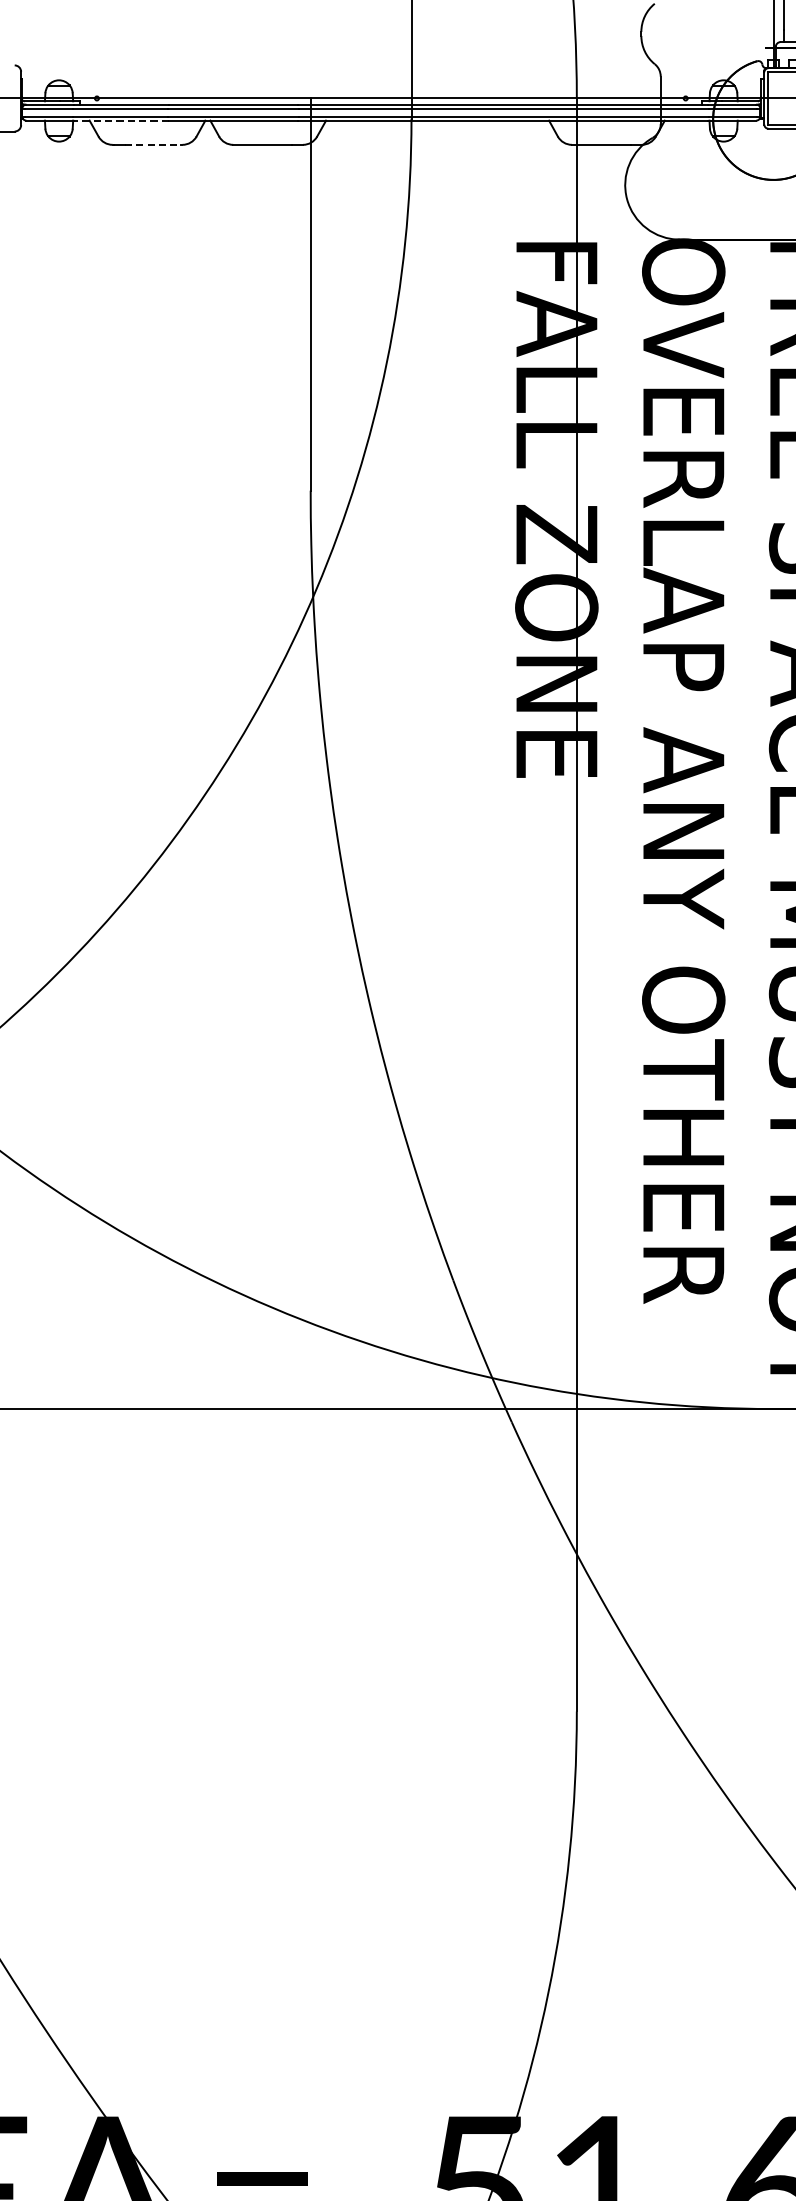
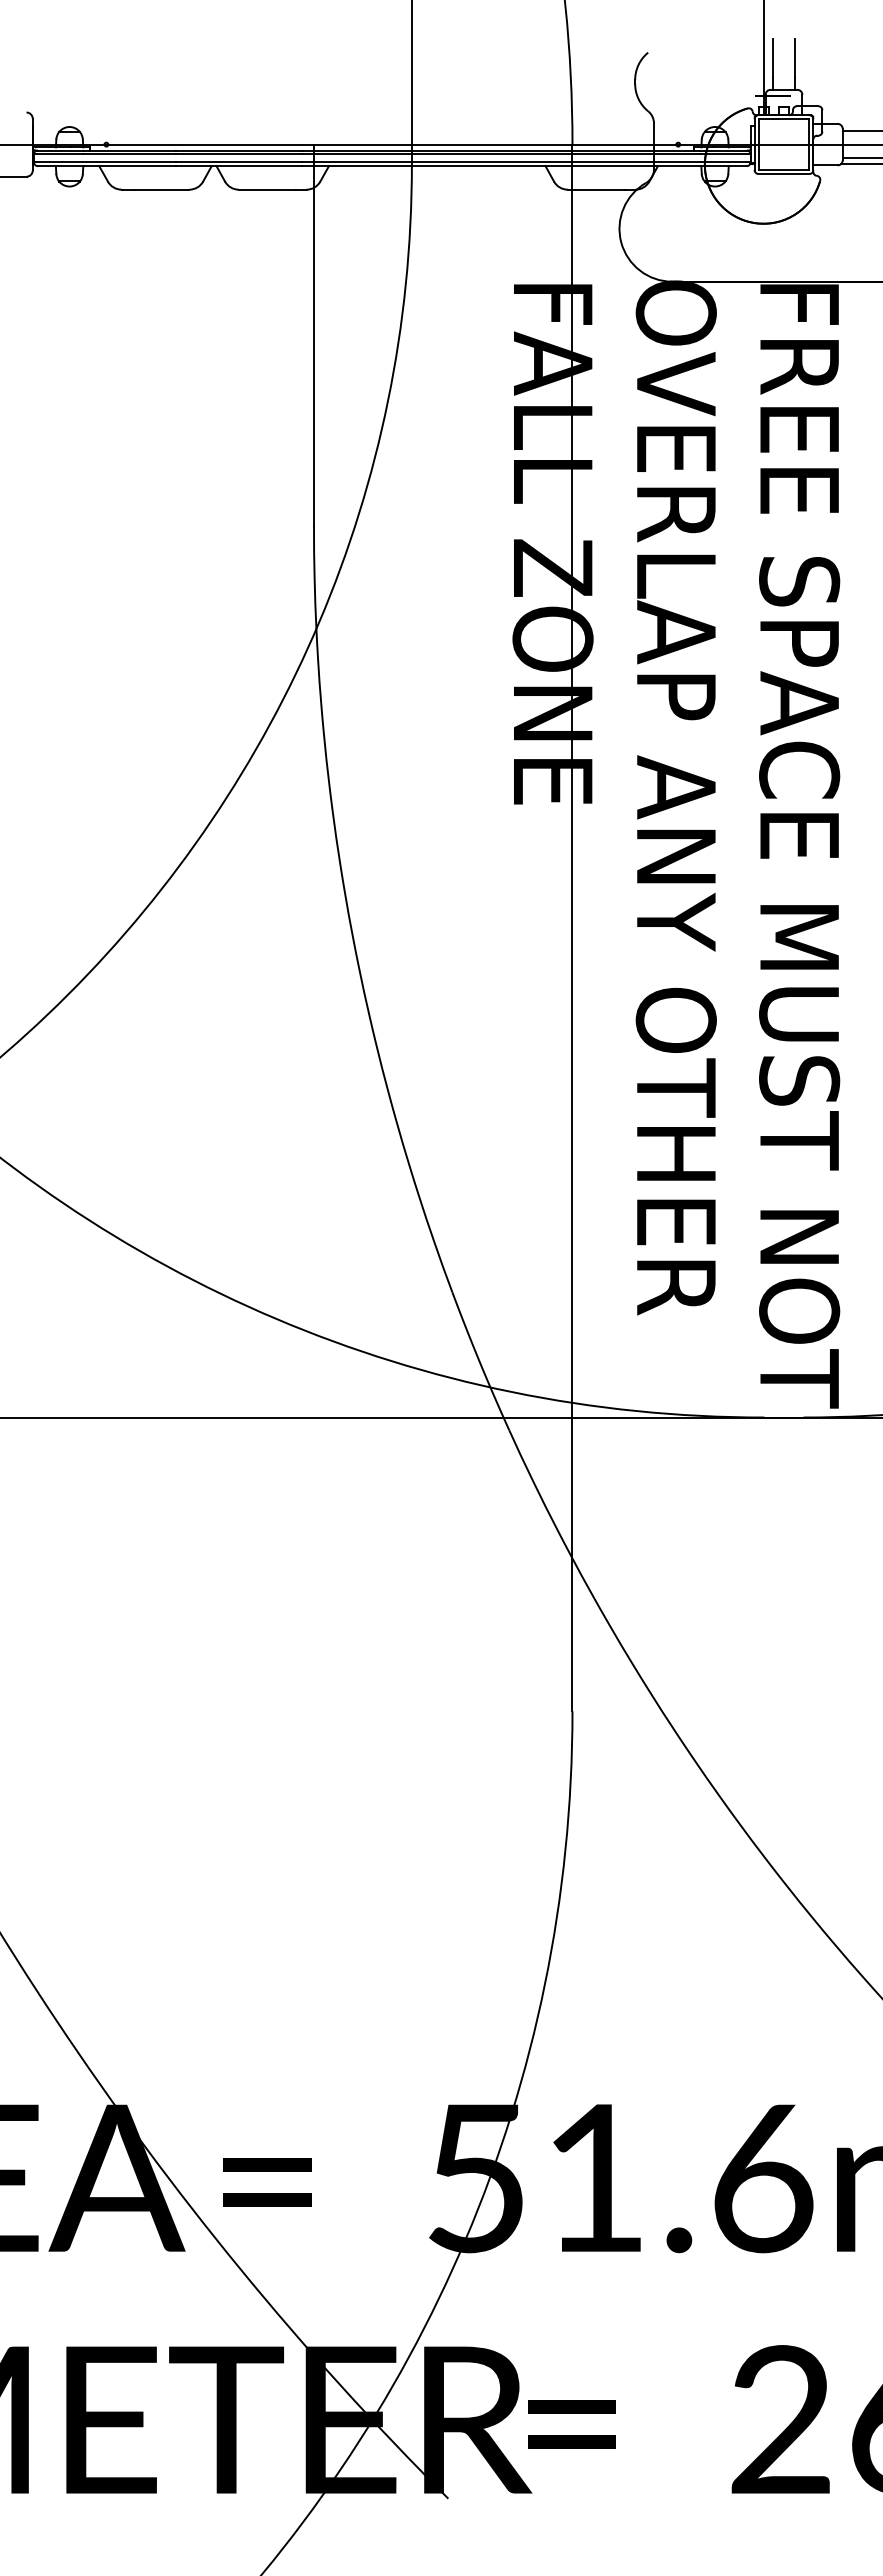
line: (120, 120) -> (129, 166), dashed -> solid
line: (153, 144) -> (161, 189), dashed -> solid

